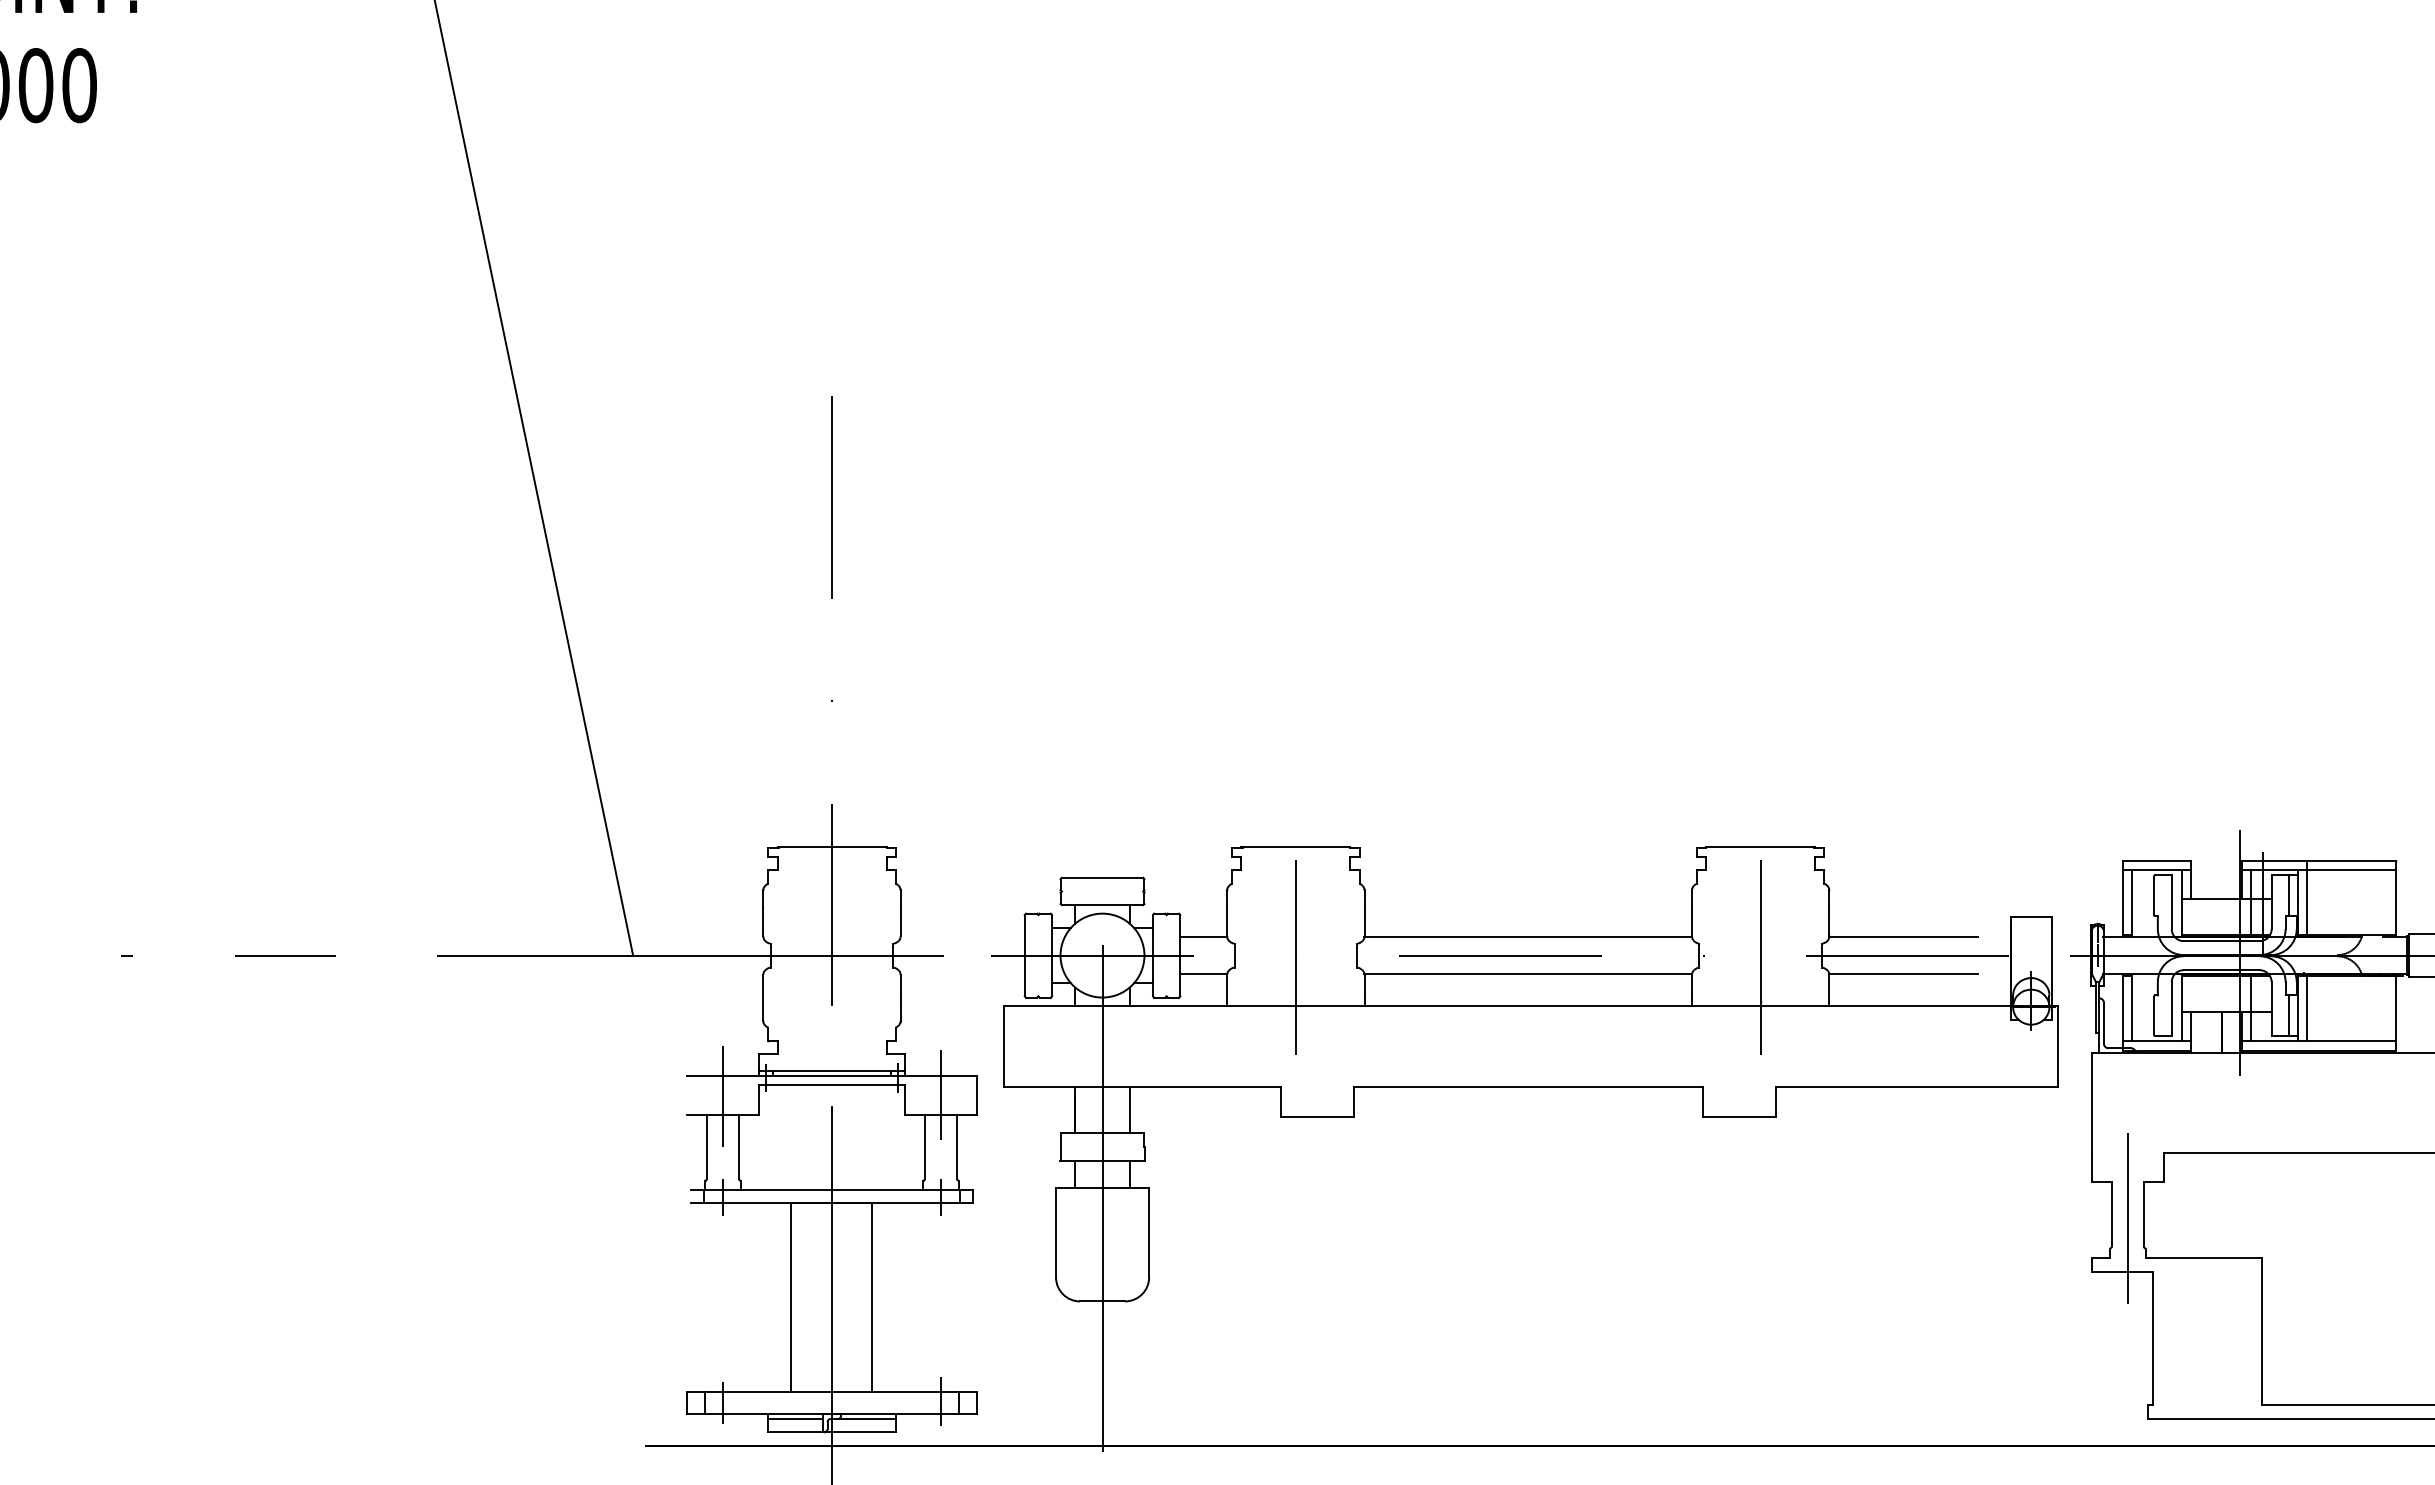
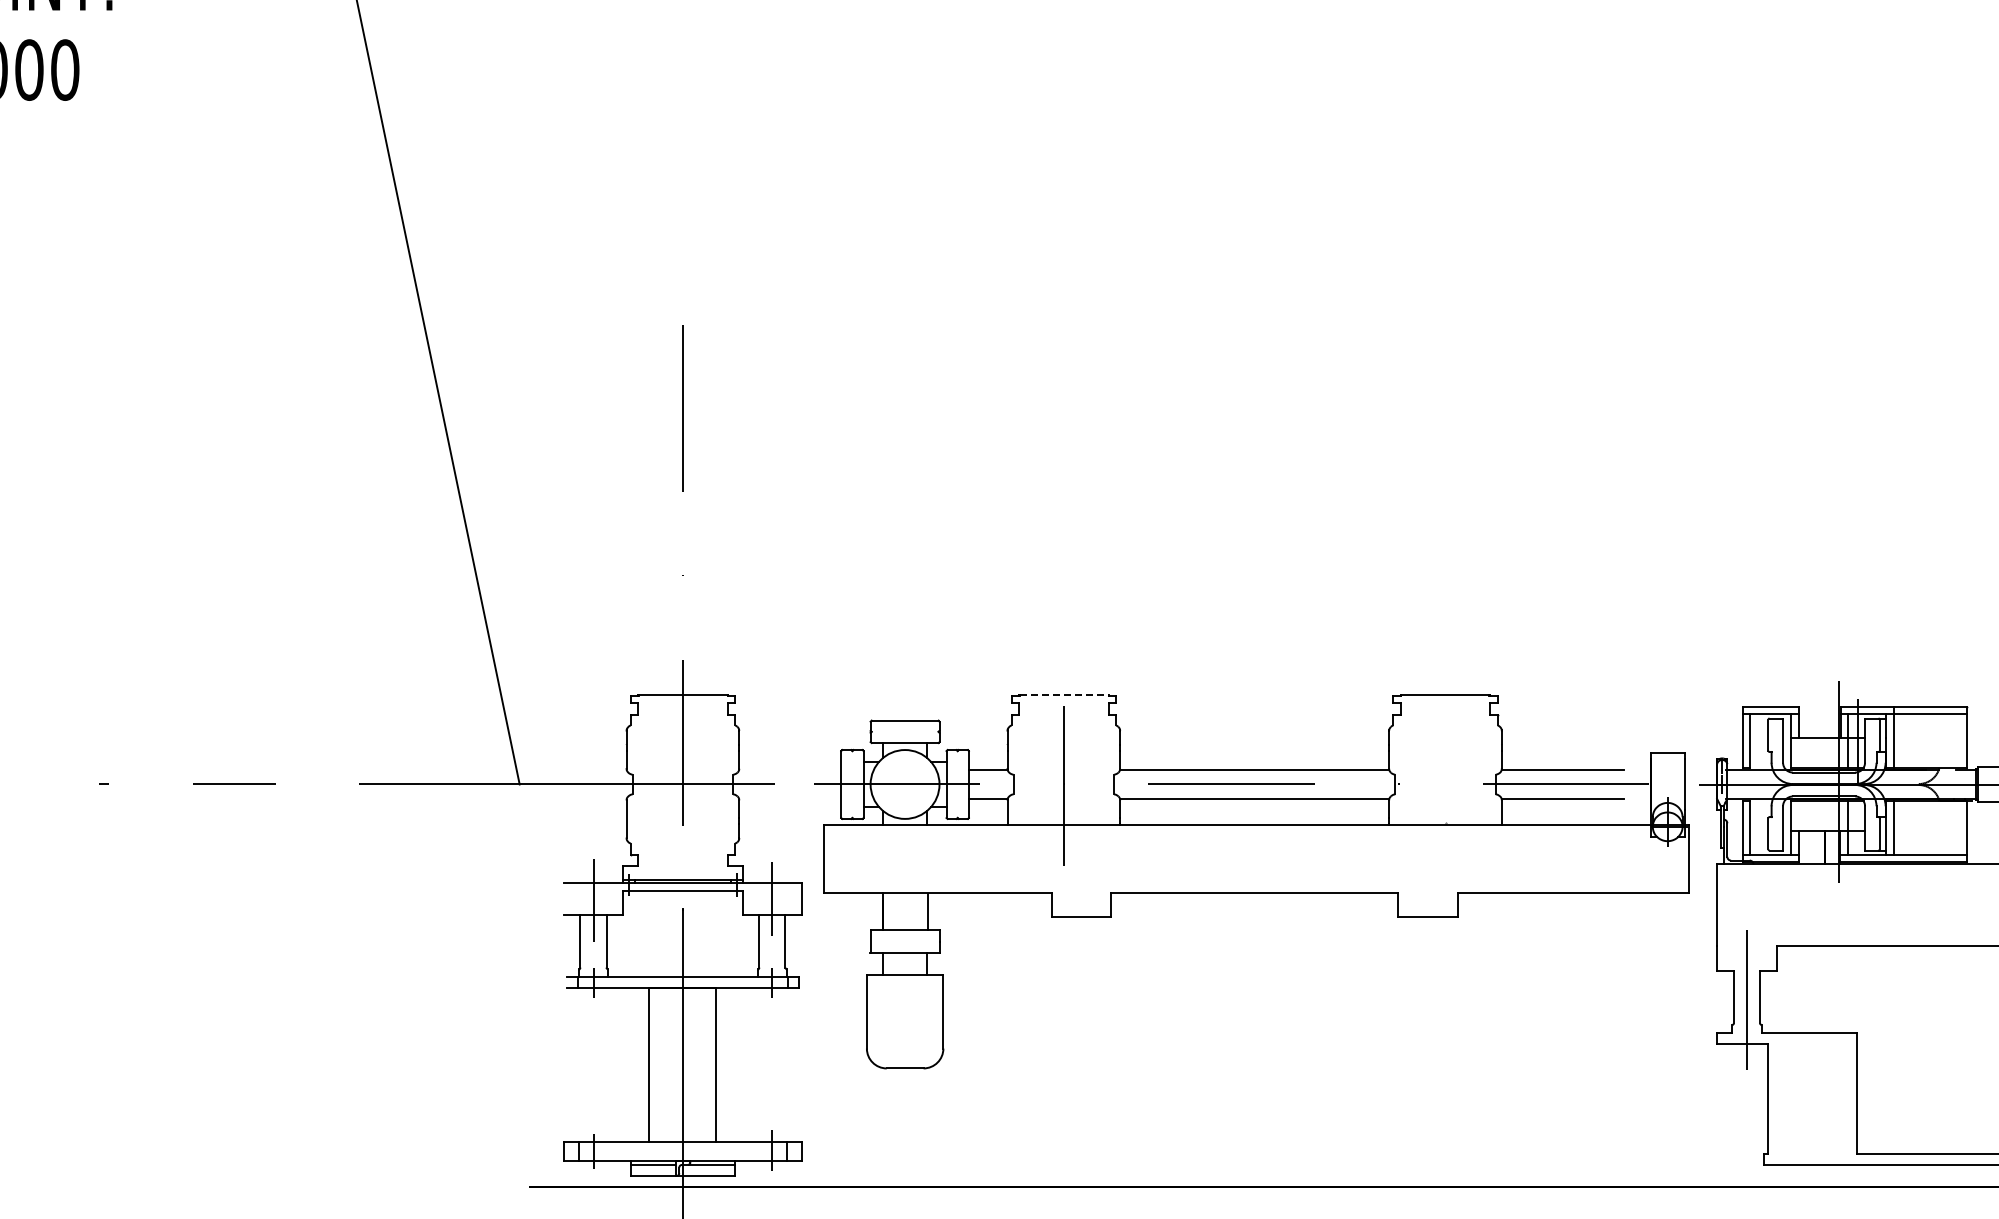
line: (1296, 846) -> (1064, 694), solid -> dashed
line: (1760, 956) -> (1445, 785), removed
line: (1103, 1183) -> (905, 971), removed

